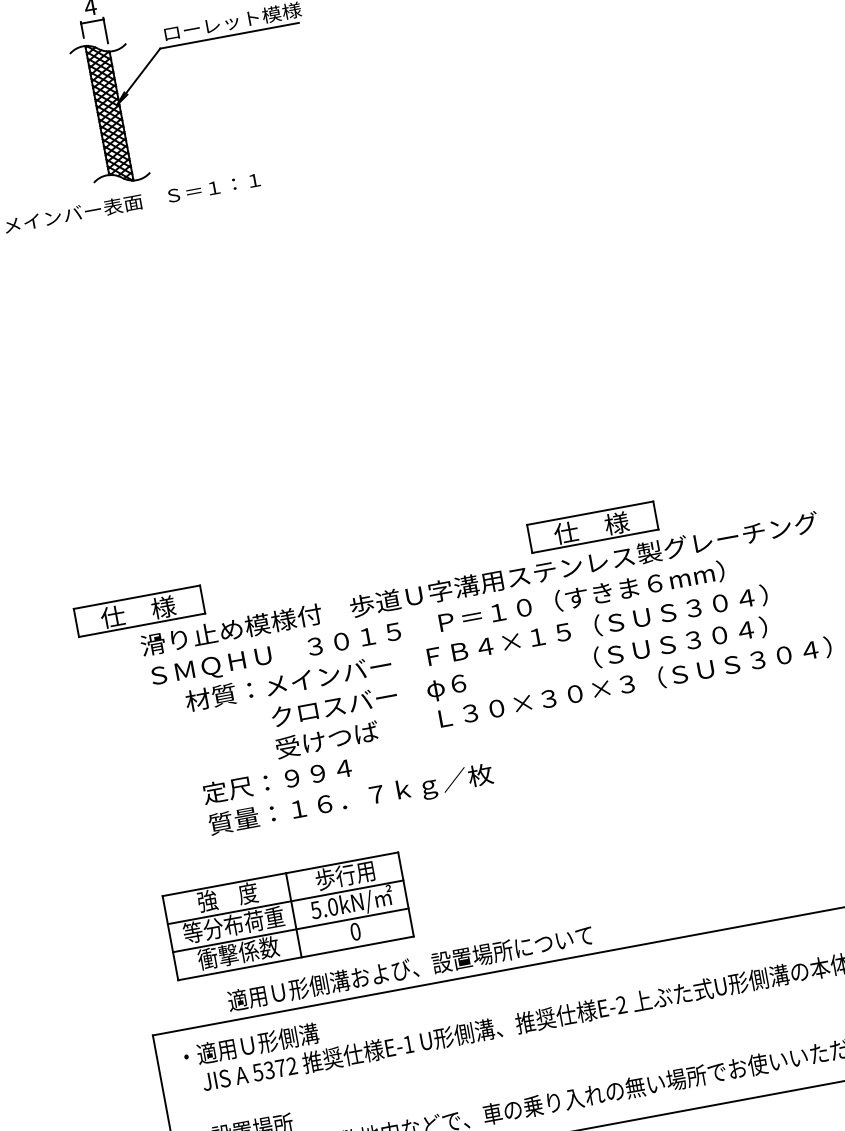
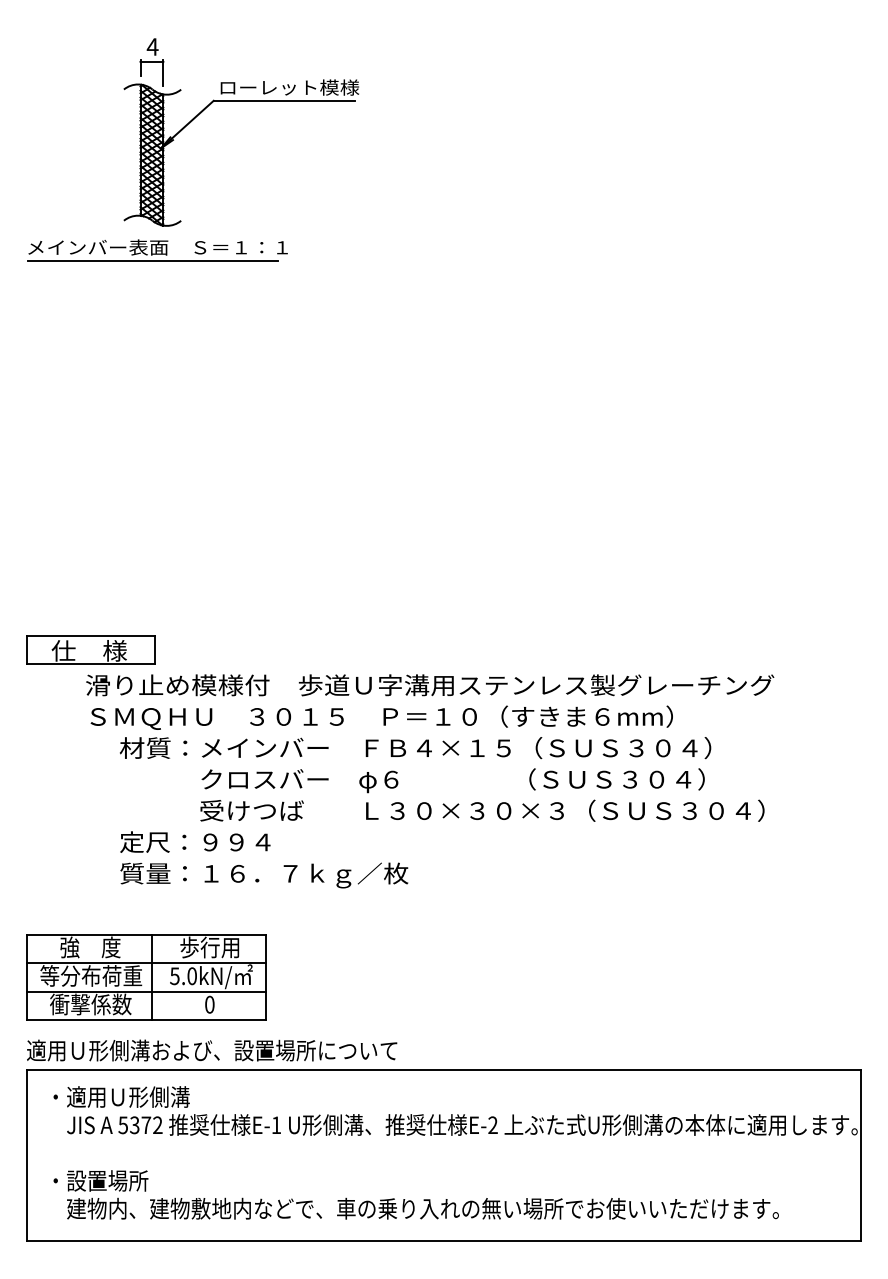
line: (129, 216) -> (152, 260), added
part: (592, 526) -> (551, 649), removed
part: (288, 916) -> (146, 977), moved
text: (410, 968) -> (212, 1050), moved

